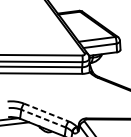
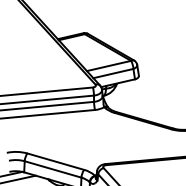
line: (46, 112) -> (55, 161), dashed -> solid
line: (43, 118) -> (53, 169), dashed -> solid

